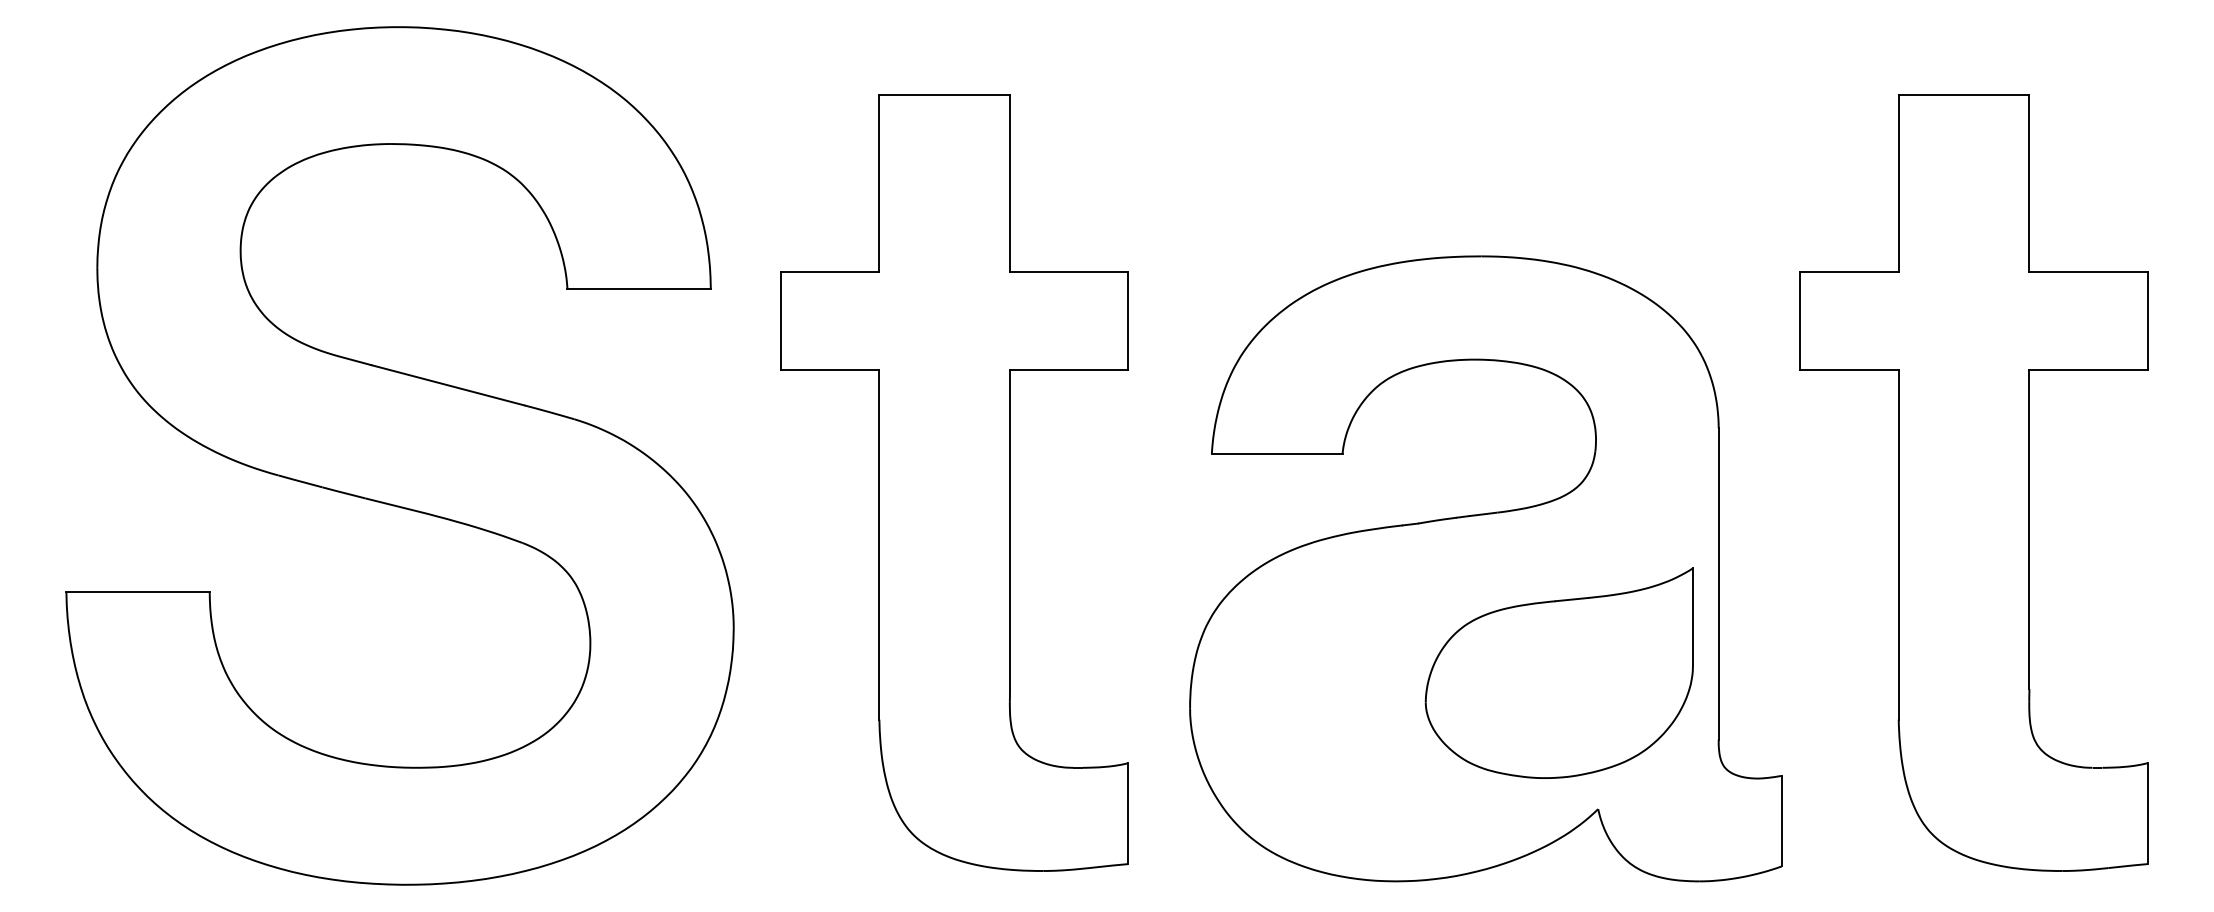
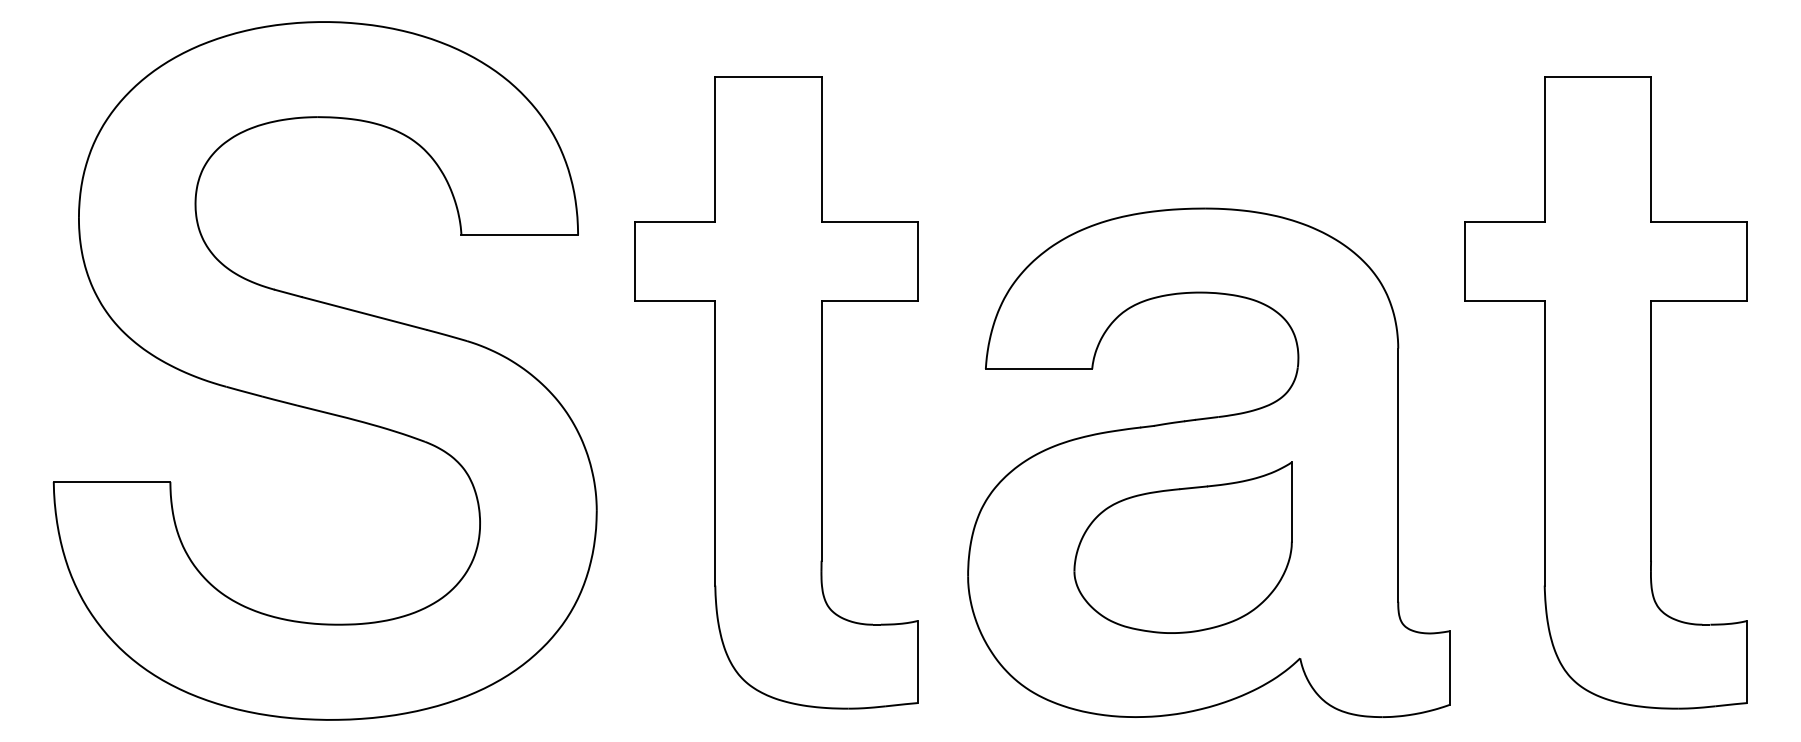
part: (1558, 672) -> (1182, 547), moved

